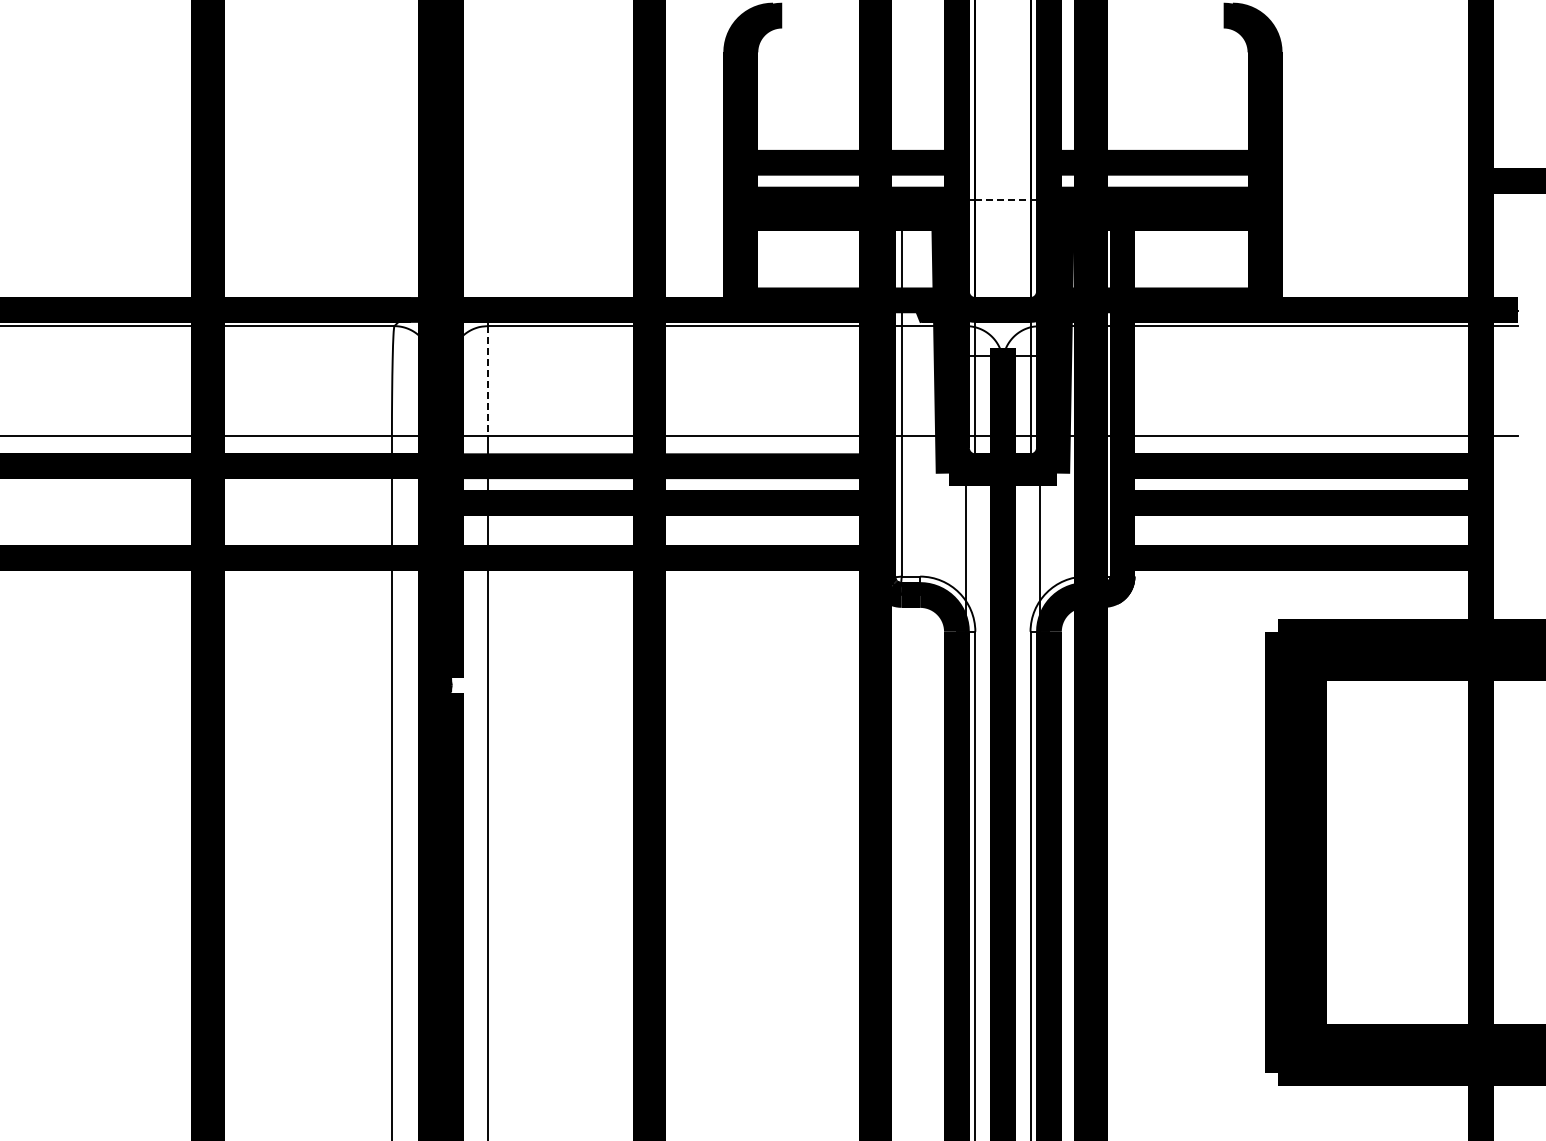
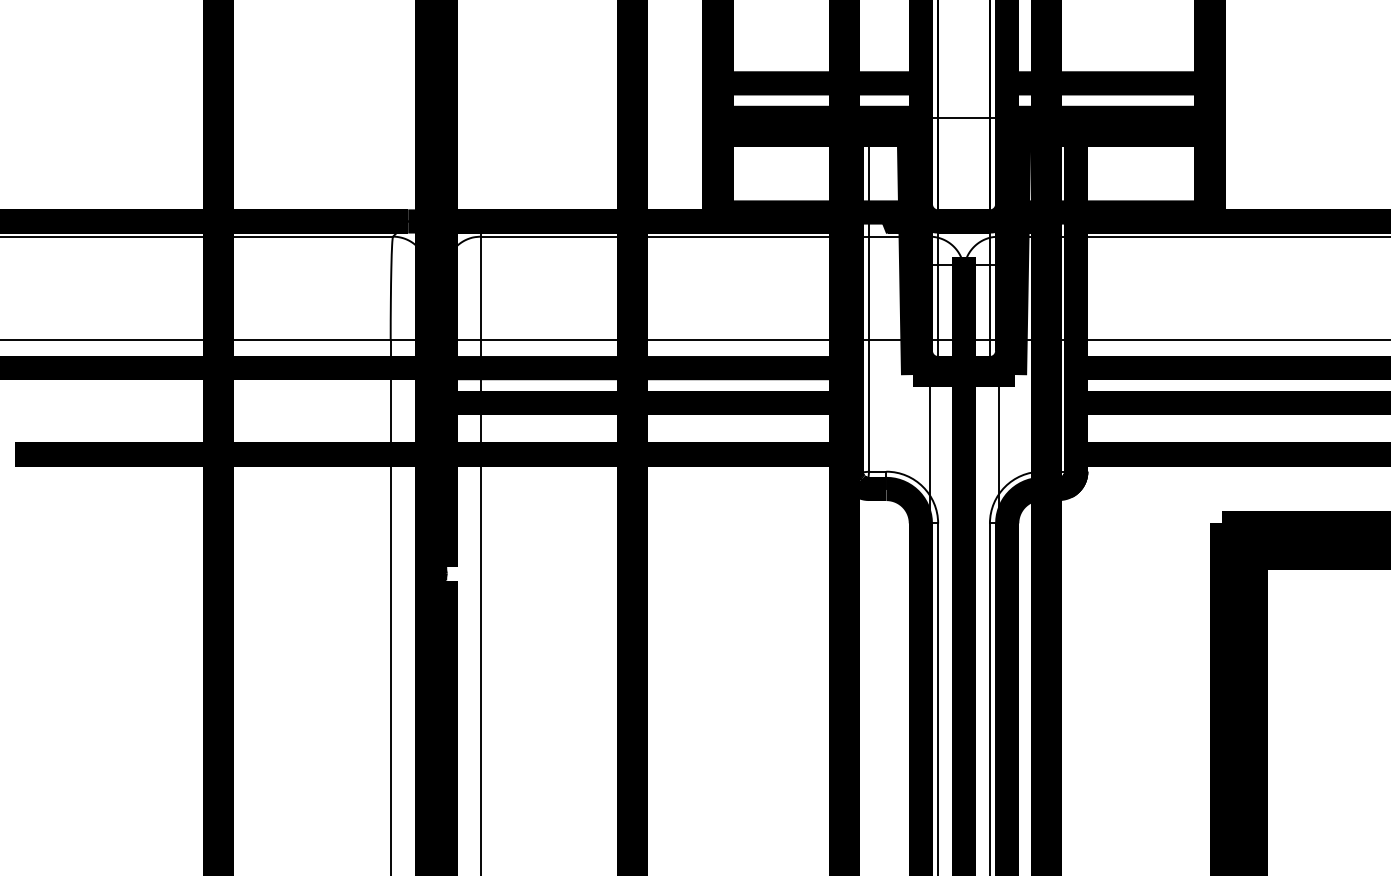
line: (1002, 199) -> (963, 117), dashed -> solid
line: (487, 381) -> (480, 288), dashed -> solid

